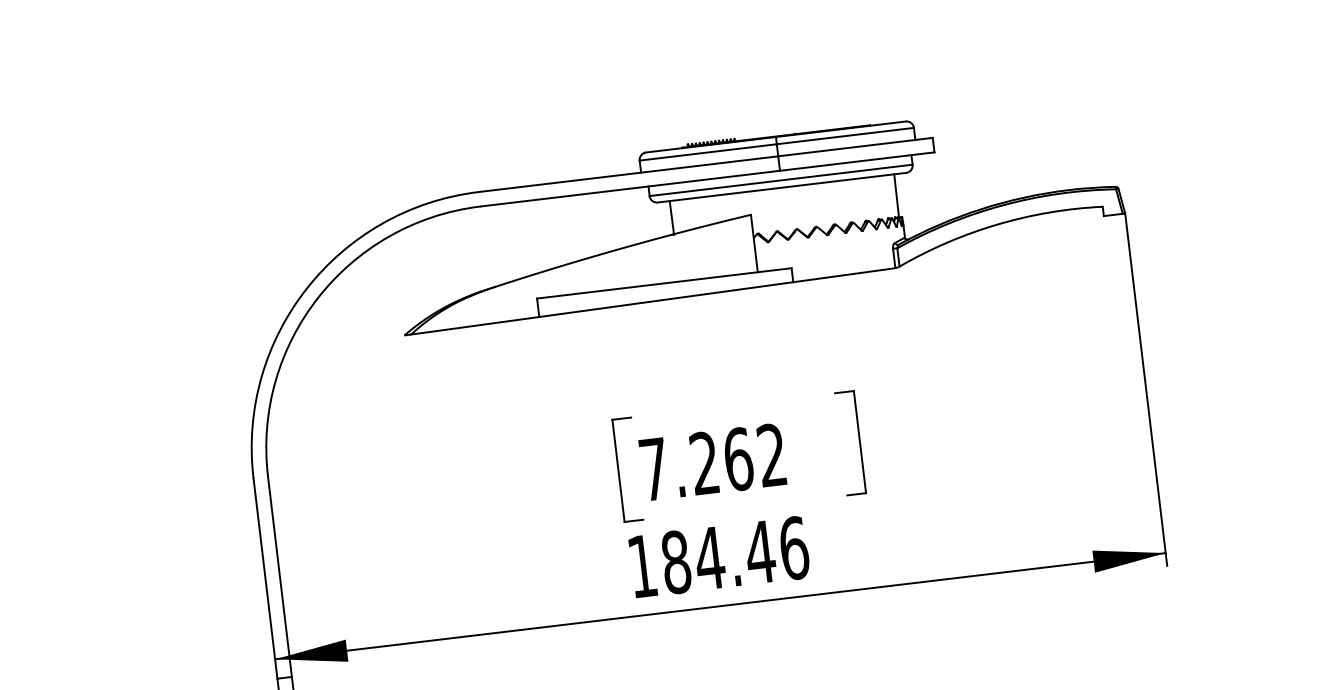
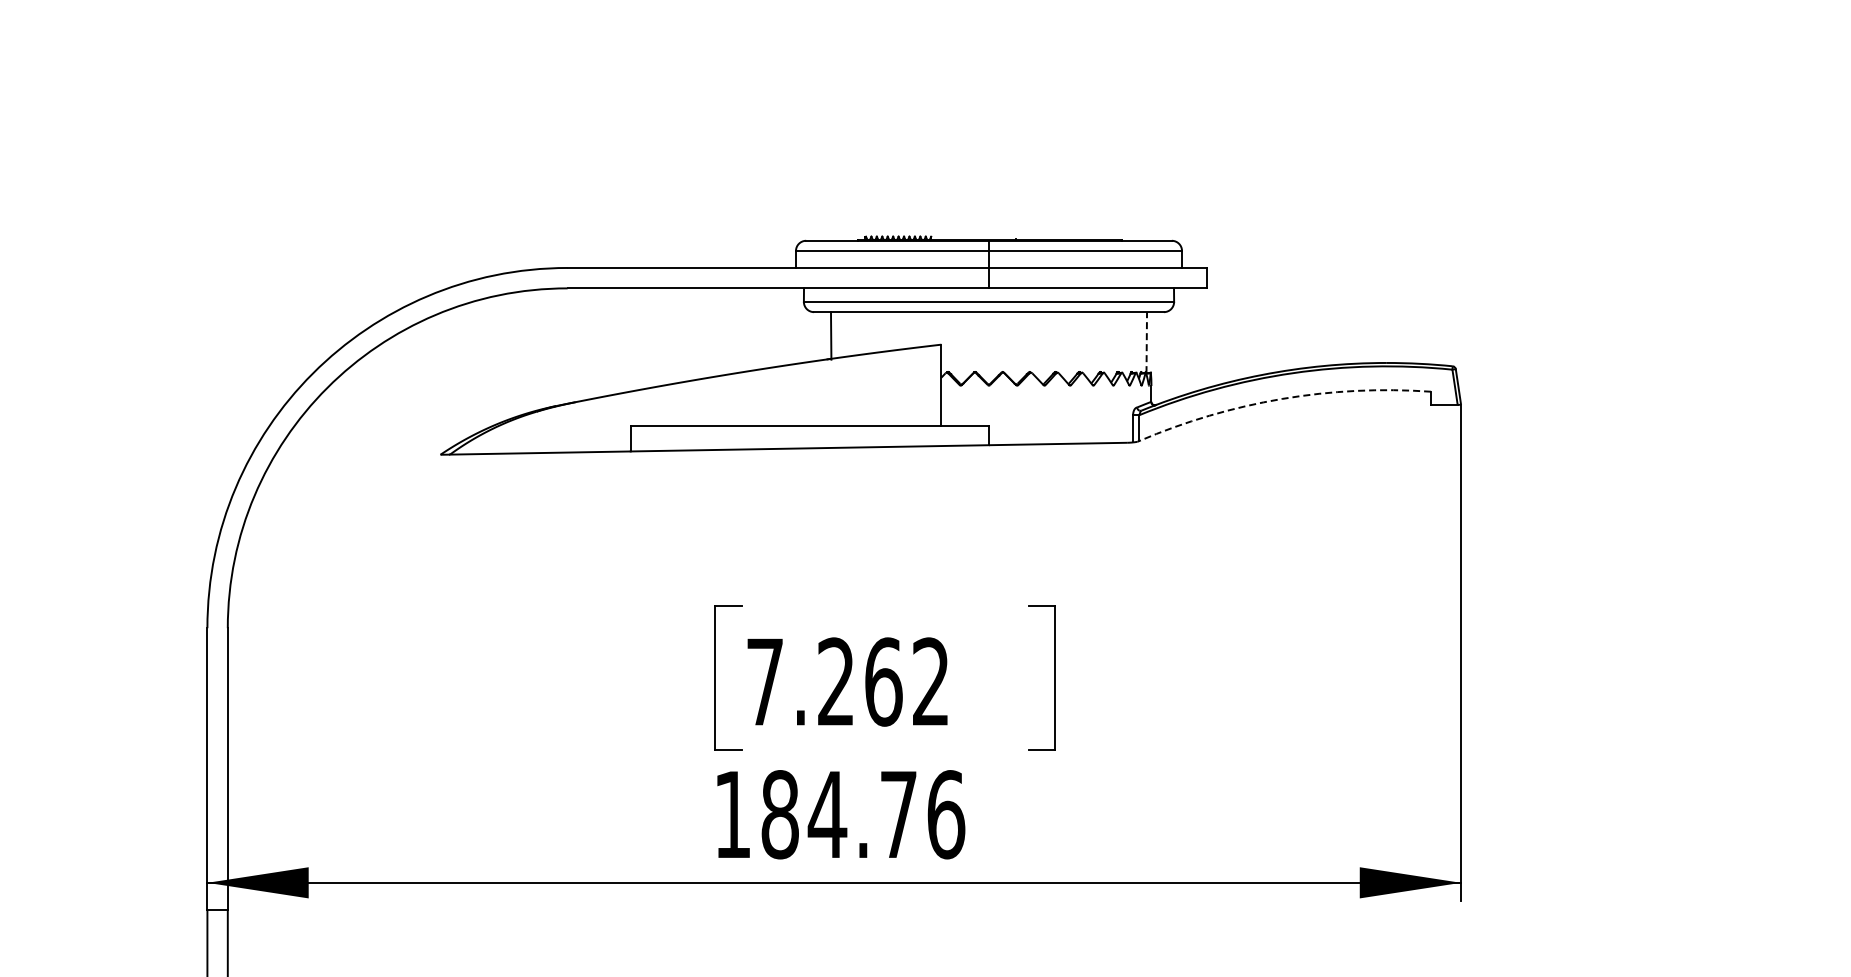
line: (896, 195) -> (1146, 342), solid -> dashed
arc: (997, 224) -> (1282, 398), solid -> dashed
text: (760, 552) -> (898, 814), 184.46 -> 184.76

